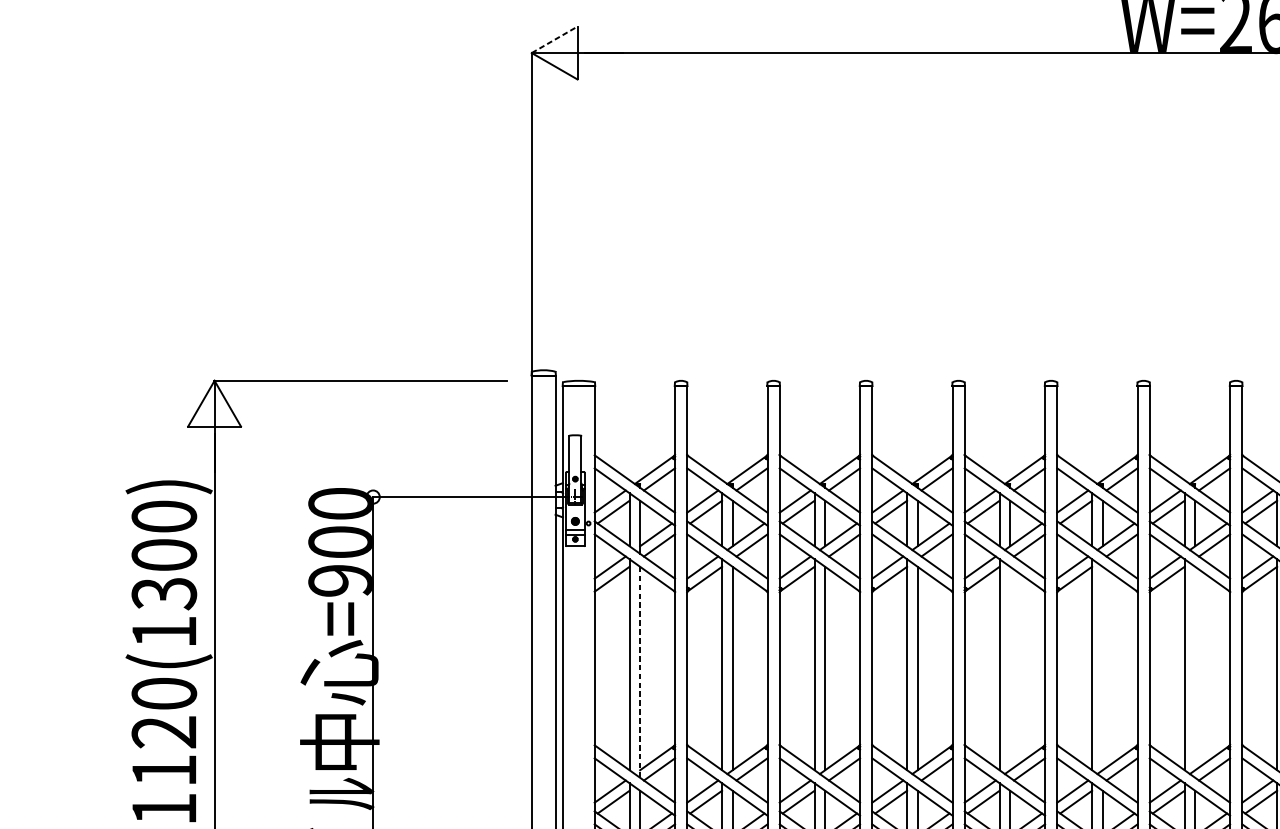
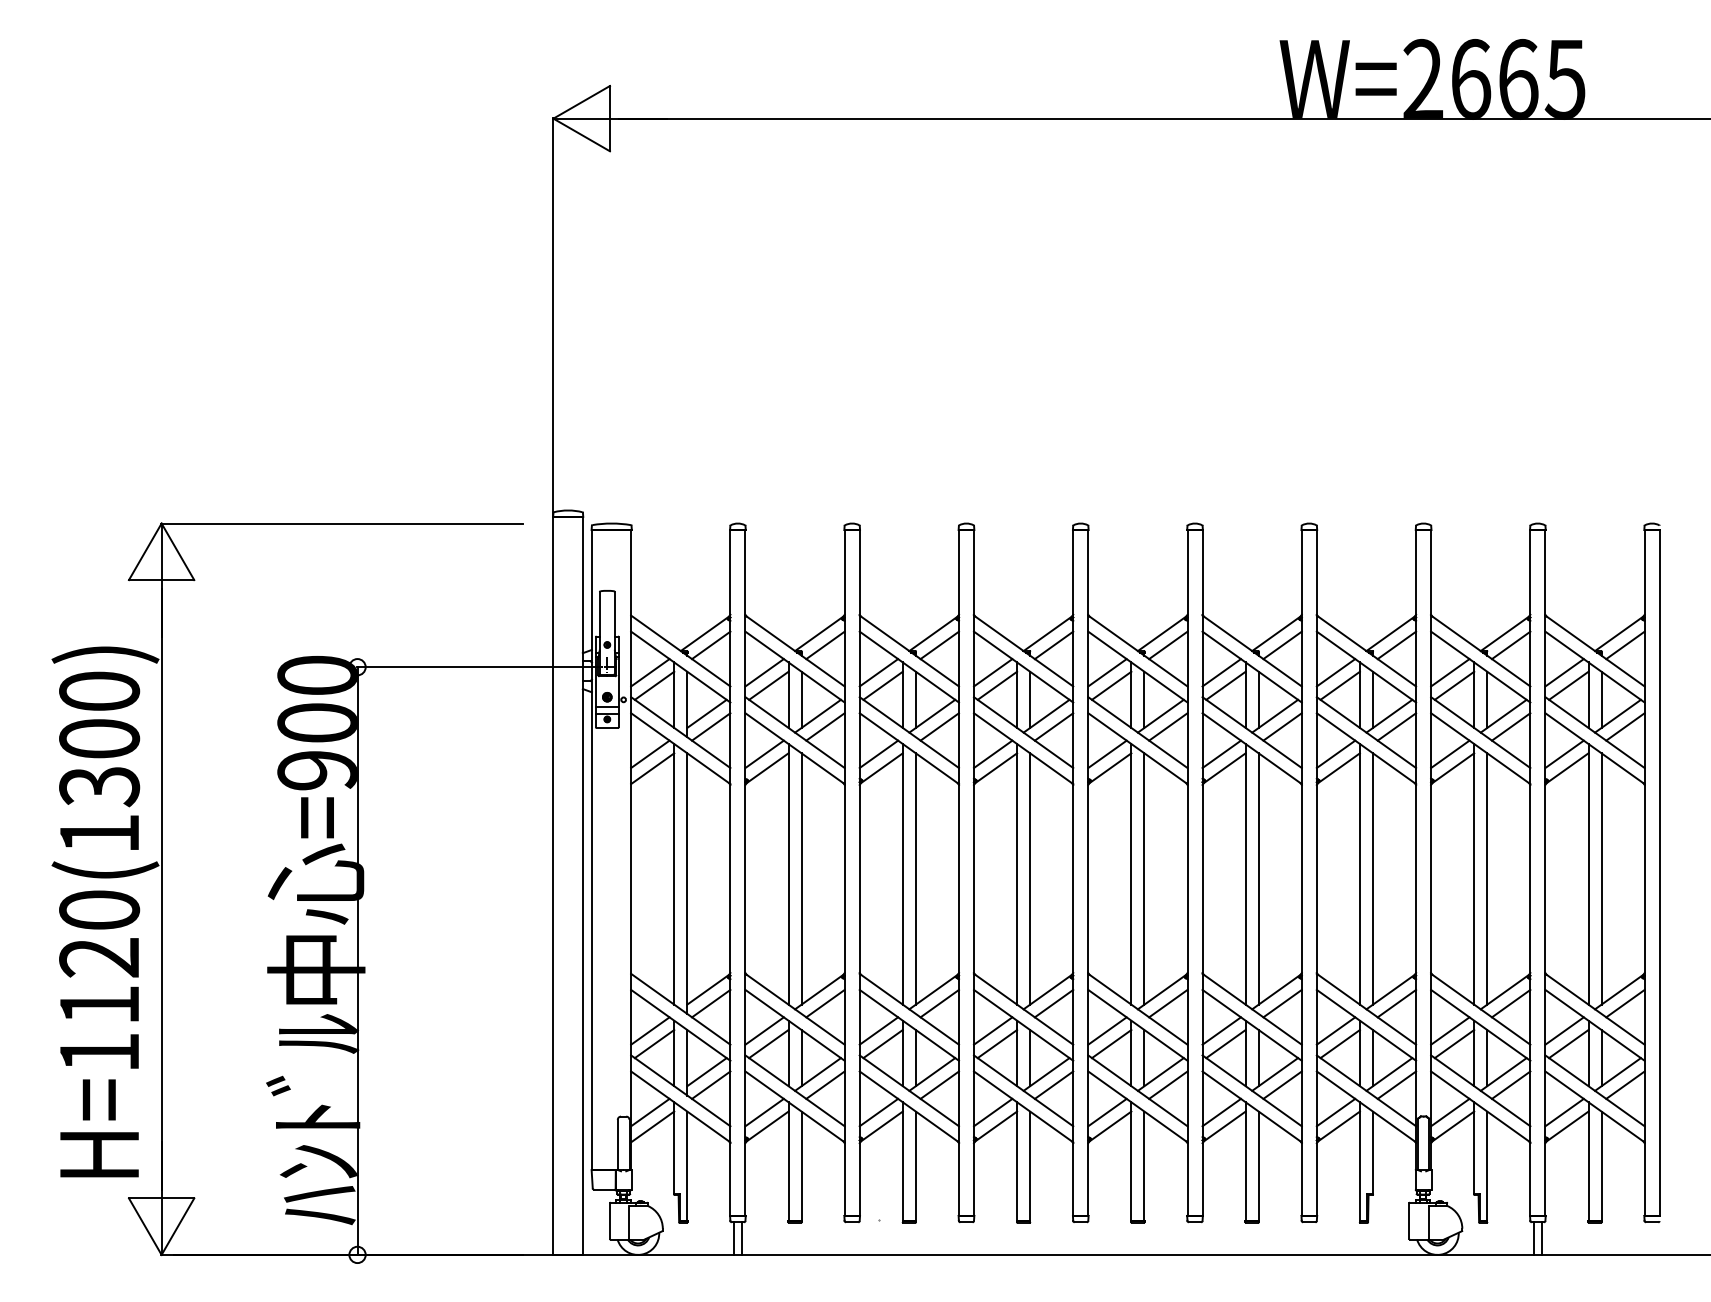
line: (554, 39) -> (581, 102), dashed -> solid
line: (1010, 668) -> (1144, 878), added
line: (1102, 668) -> (1258, 878), added
line: (1195, 668) -> (1373, 878), added
line: (640, 673) -> (687, 884), dashed -> solid

